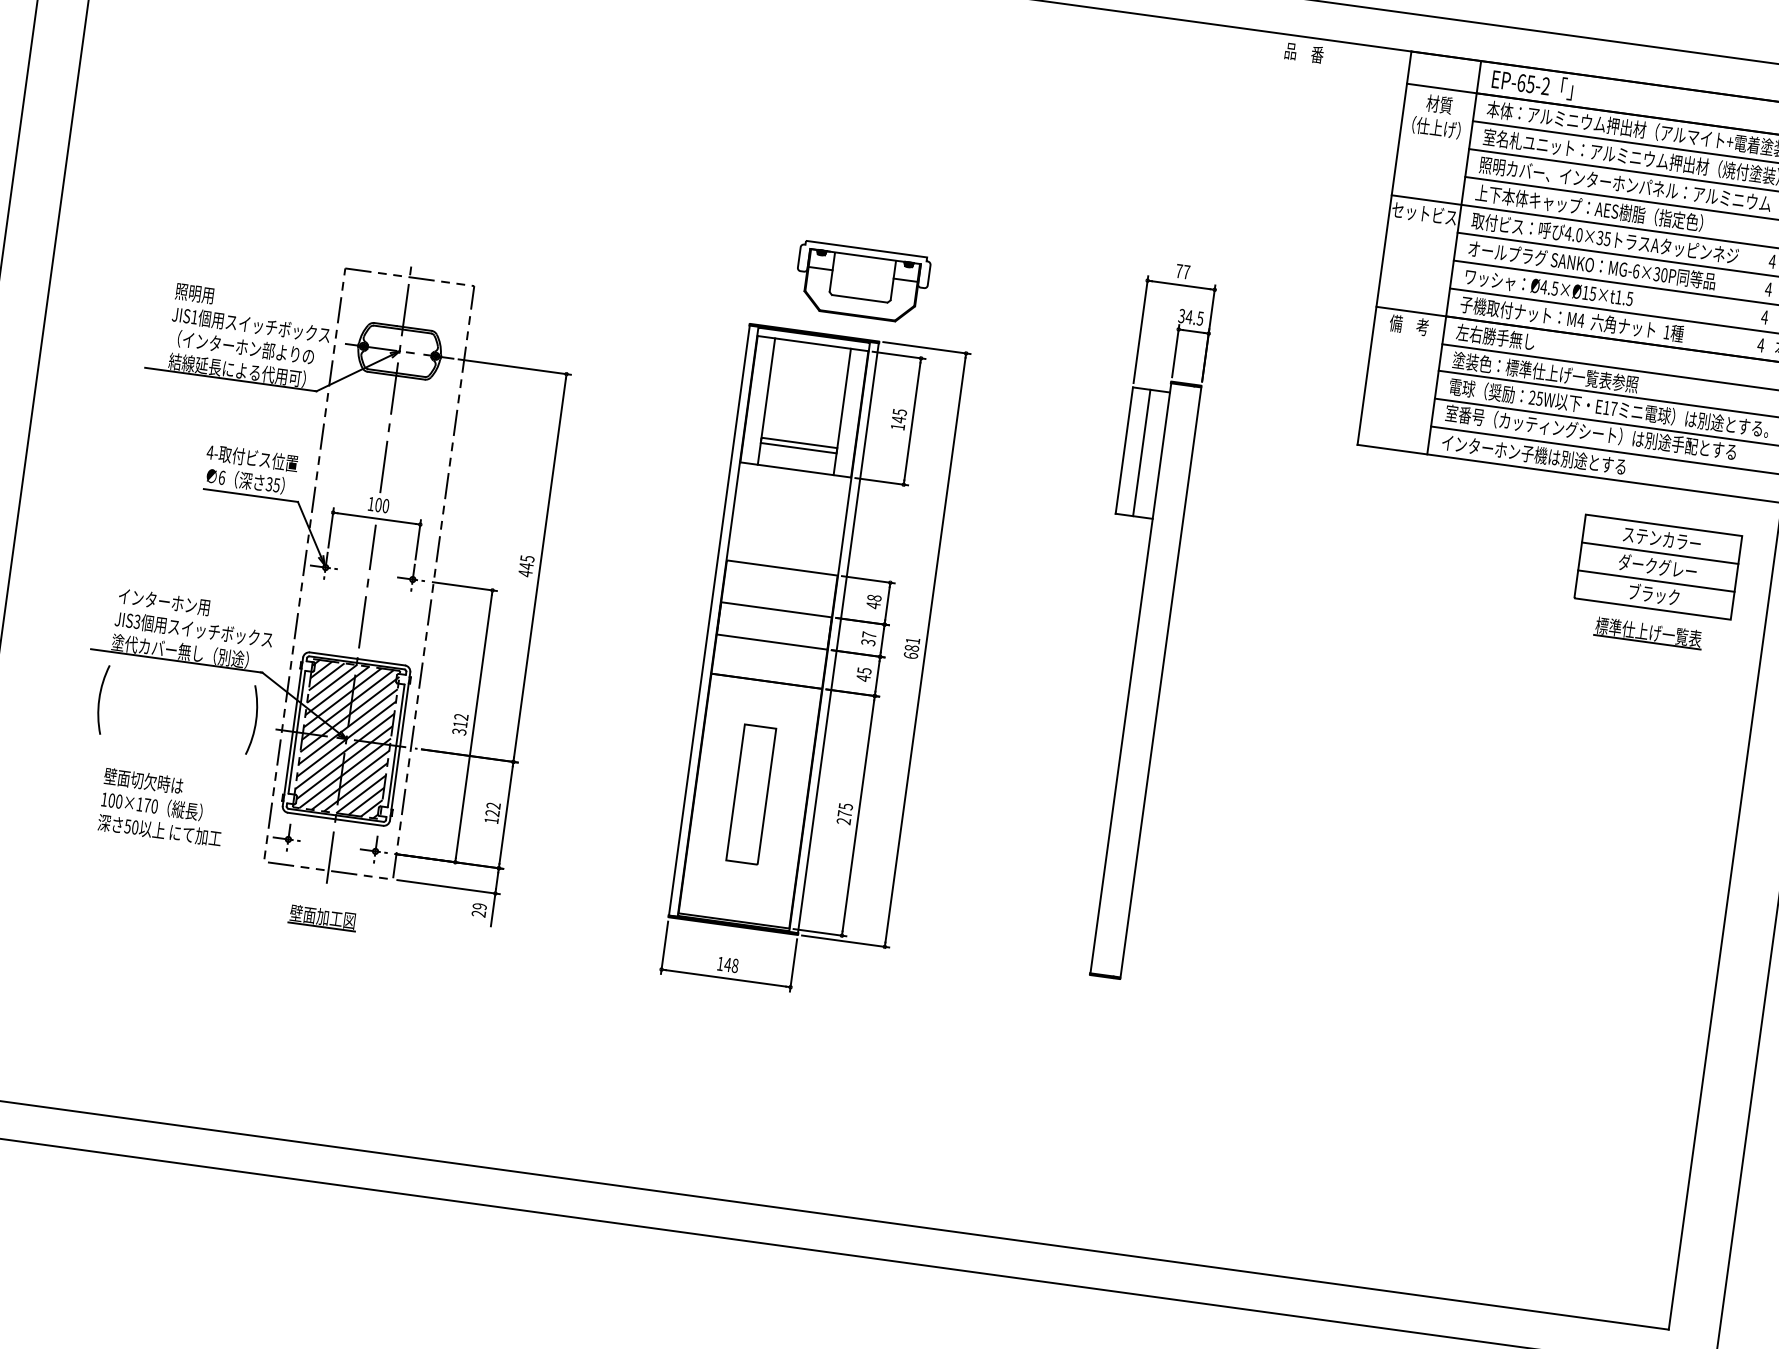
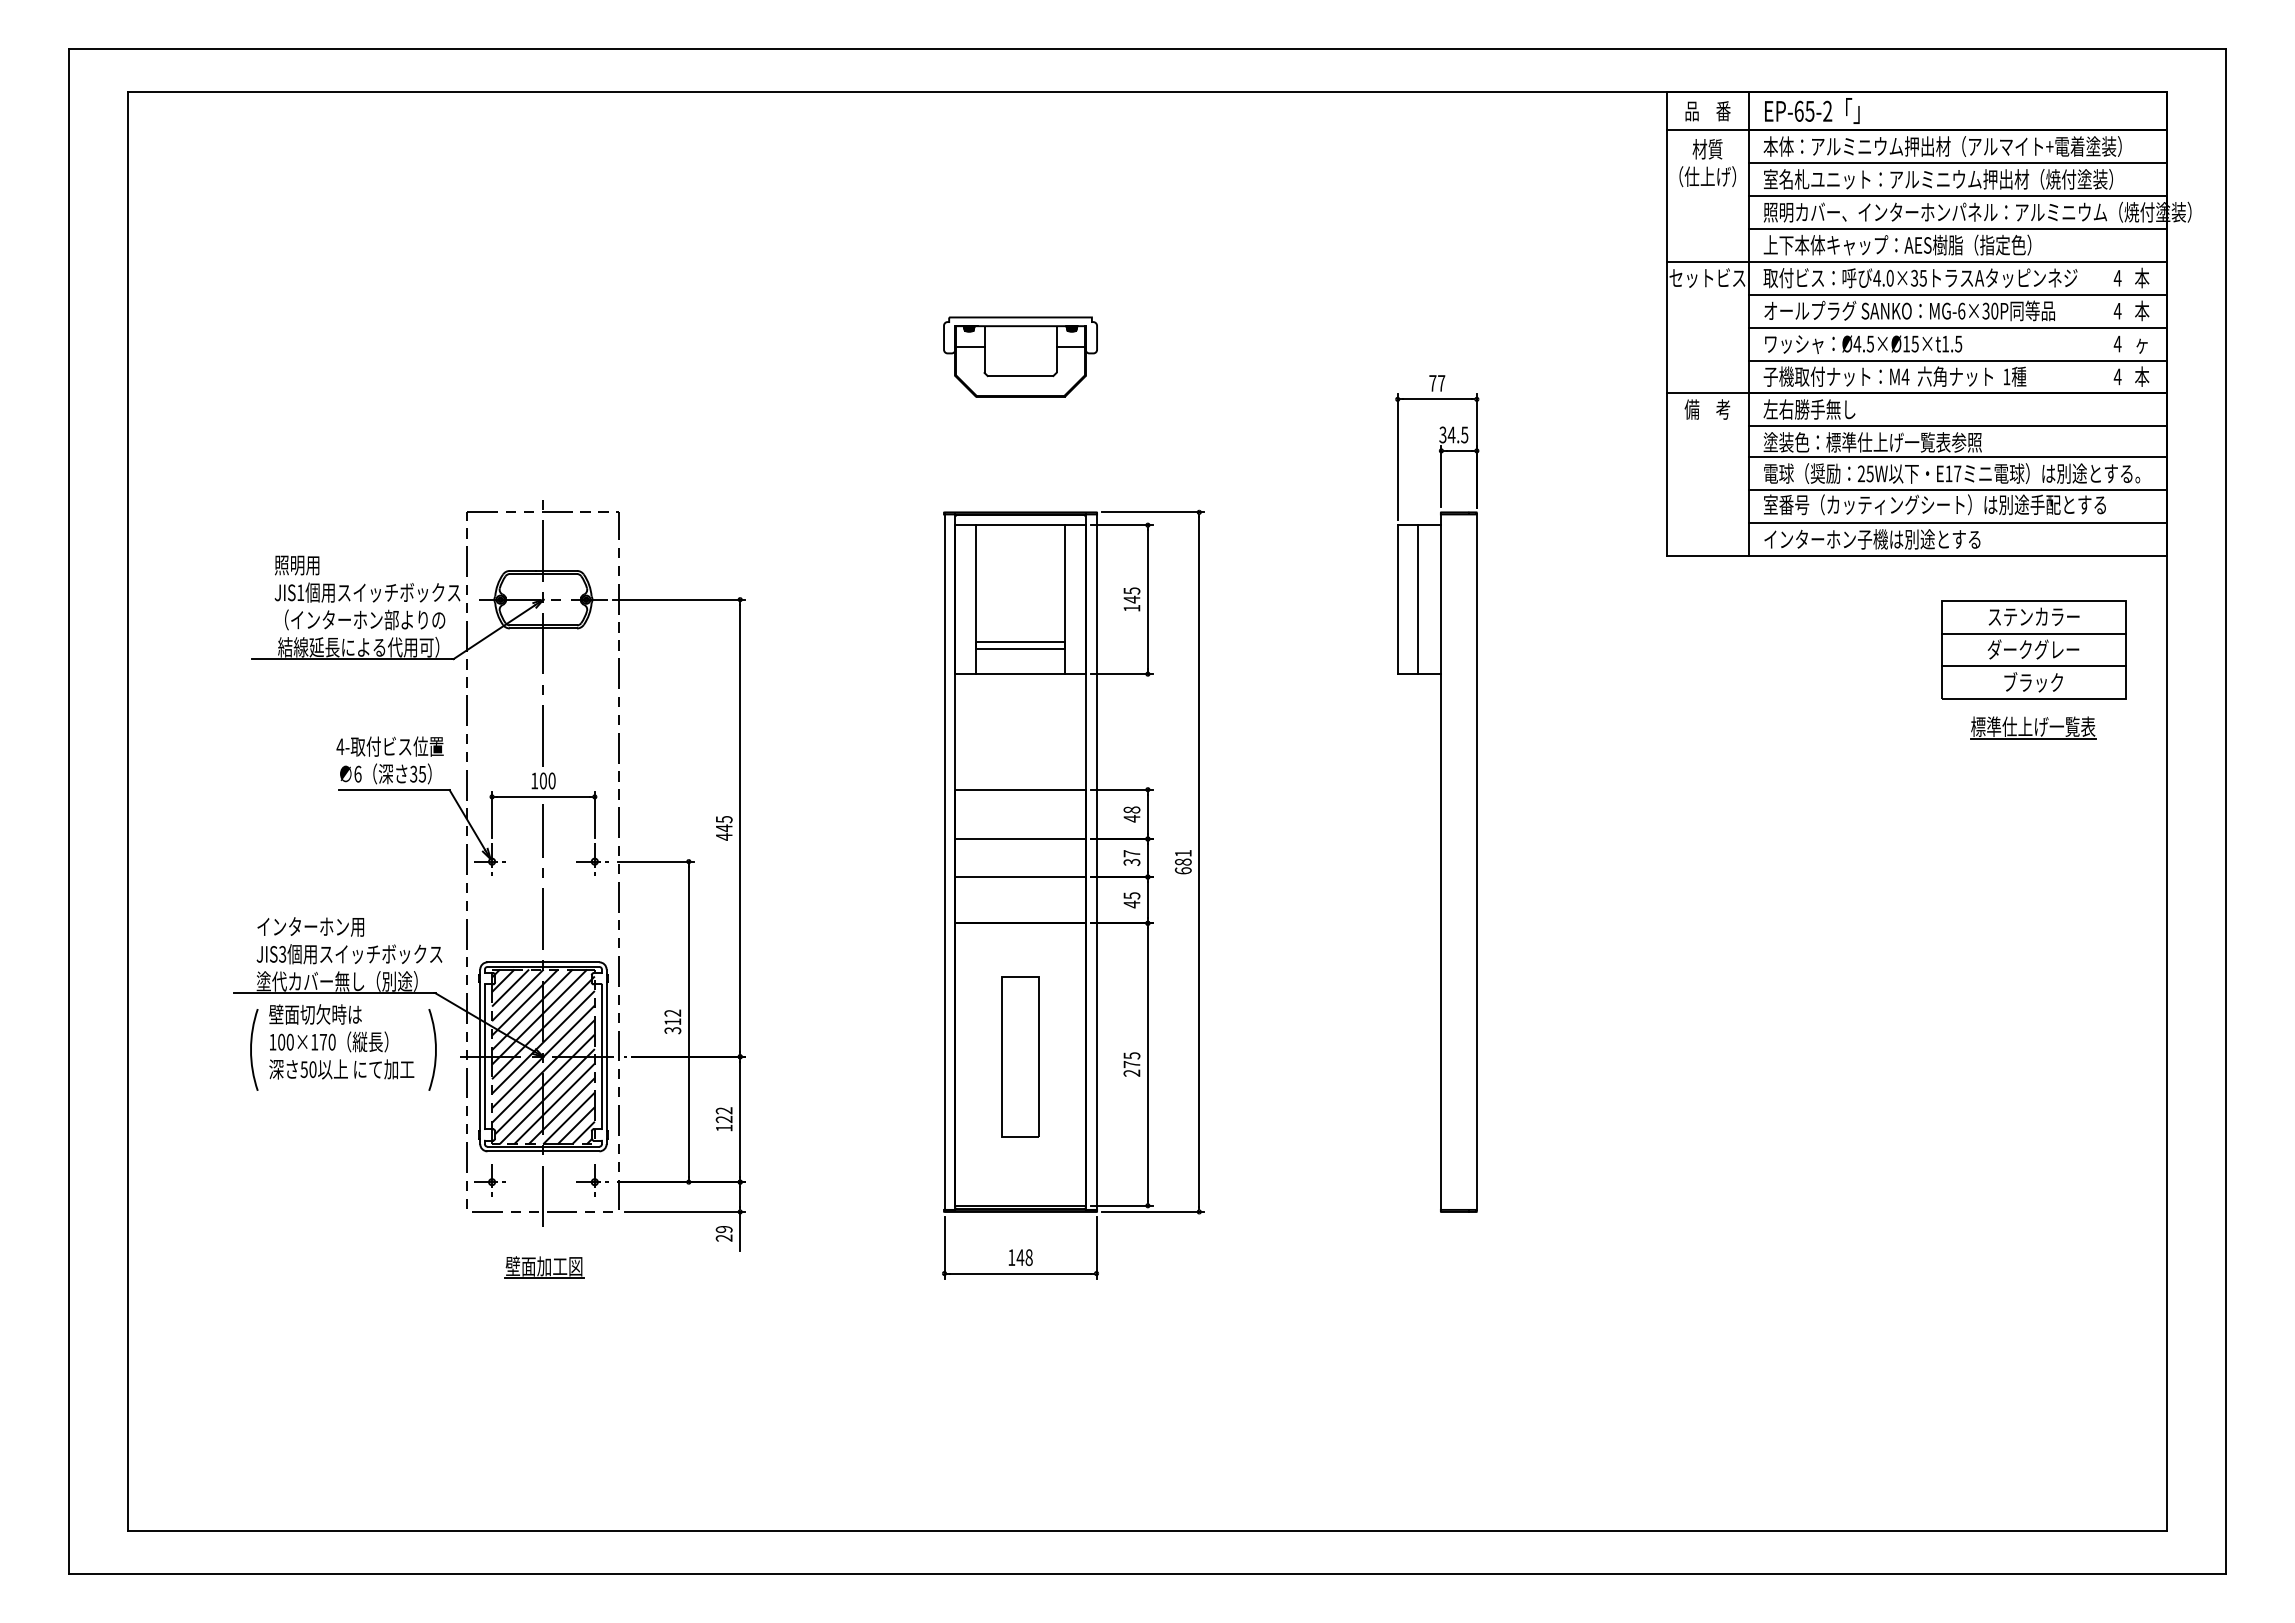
text: (1303, 53) -> (1707, 111), moved
part: (862, 282) -> (1020, 356), moved
text: (162, 806) -> (341, 1041), moved

